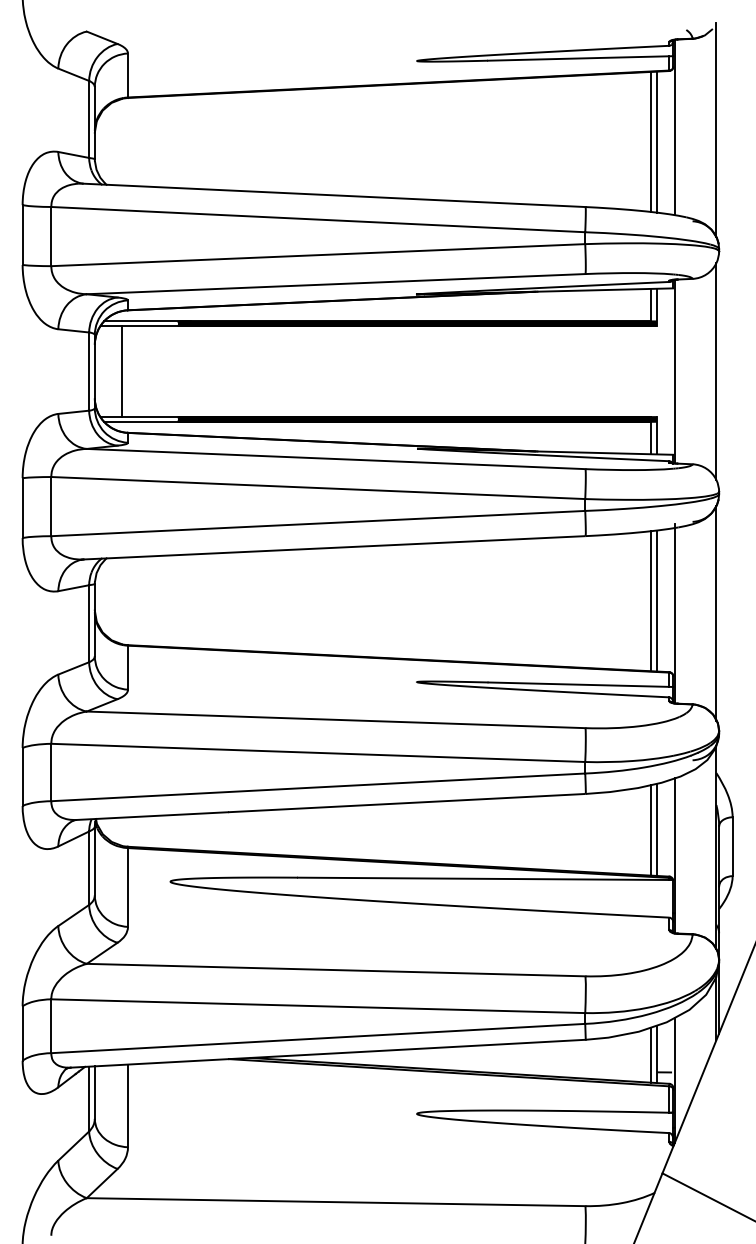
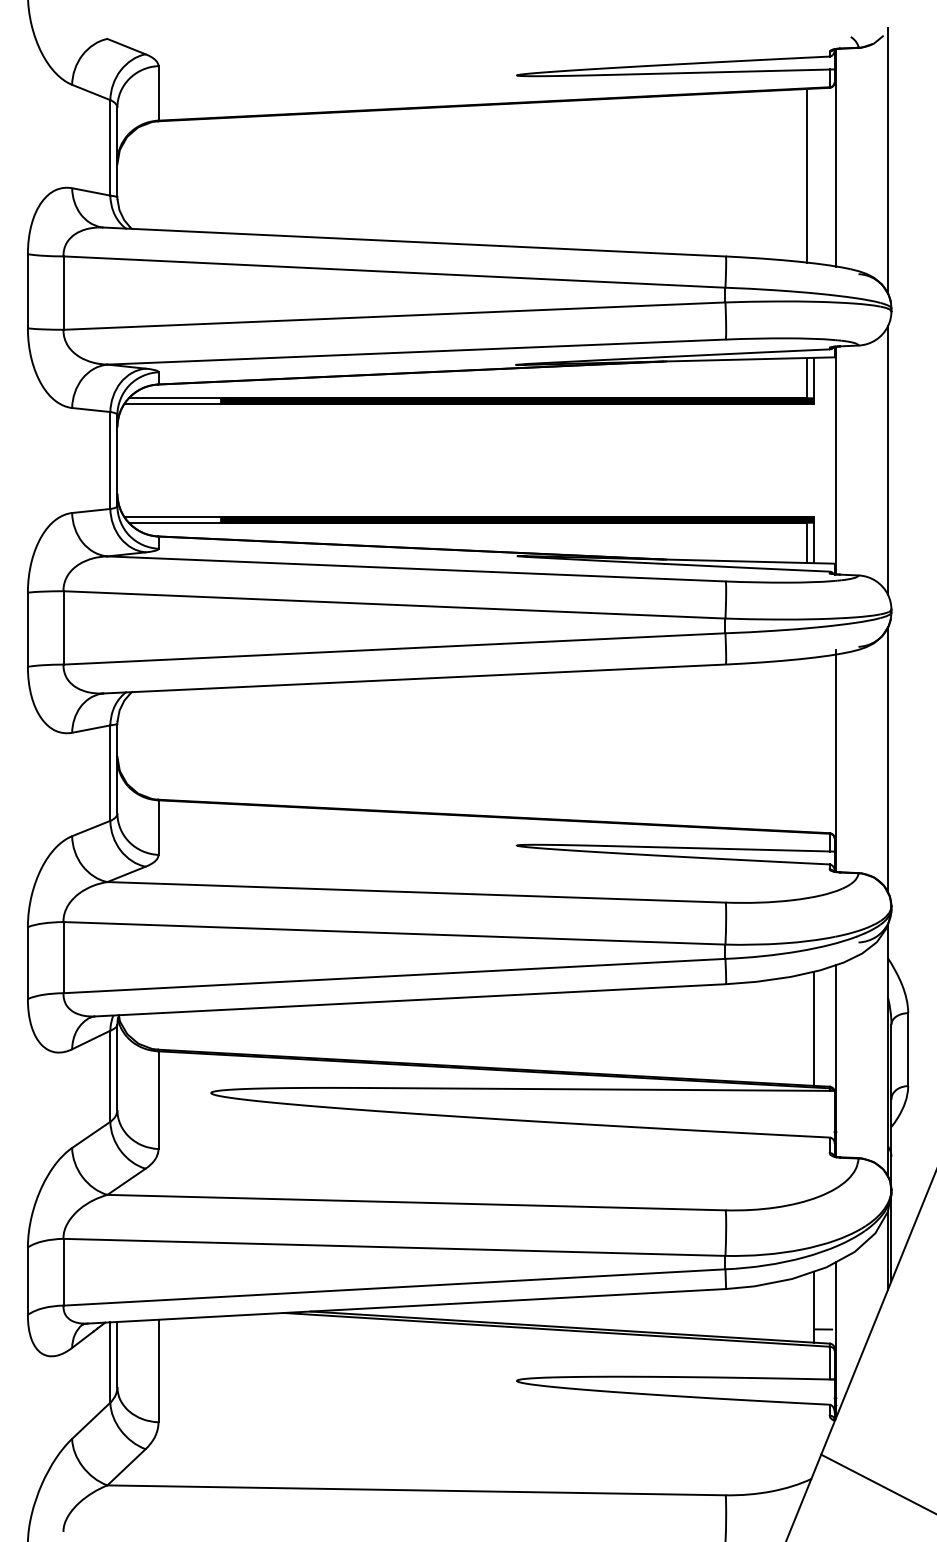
line: (657, 141) -> (814, 175), removed
line: (121, 371) -> (150, 460), removed
line: (657, 600) -> (814, 744), removed
line: (651, 601) -> (807, 745), removed
line: (651, 830) -> (807, 1029), removed
line: (651, 1054) -> (807, 1307), removed

